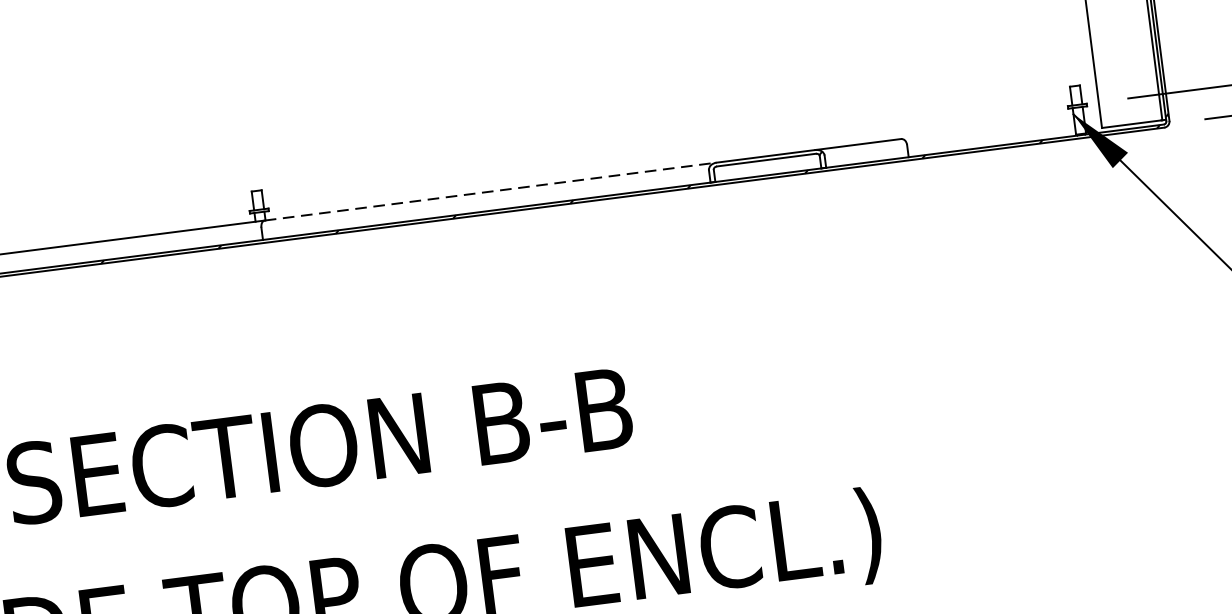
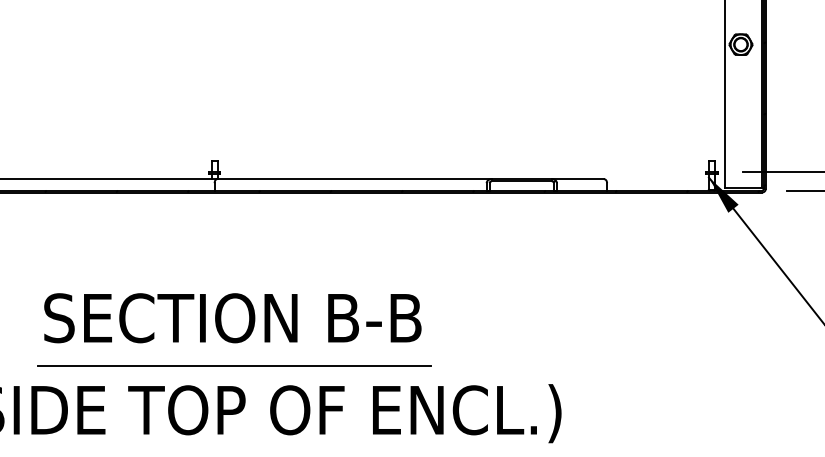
line: (492, 191) -> (355, 179), dashed -> solid
line: (331, 525) -> (233, 366), added

